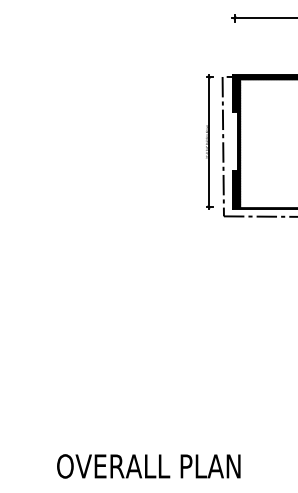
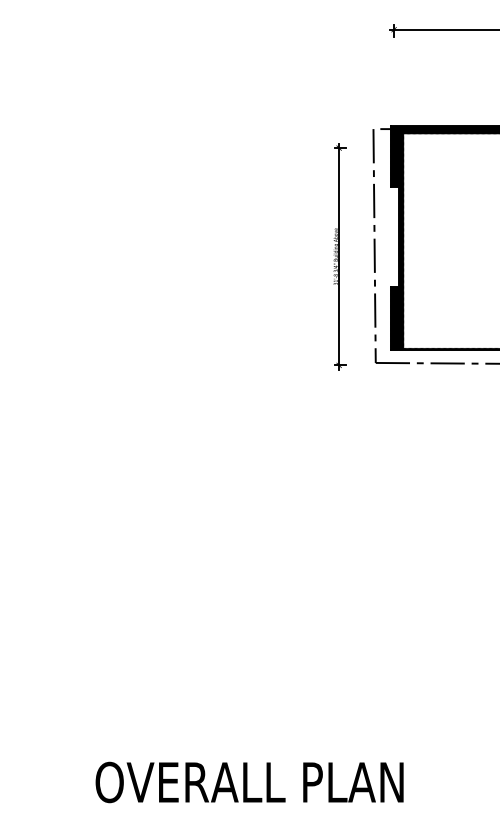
part: (209, 141) -> (339, 255), moved

